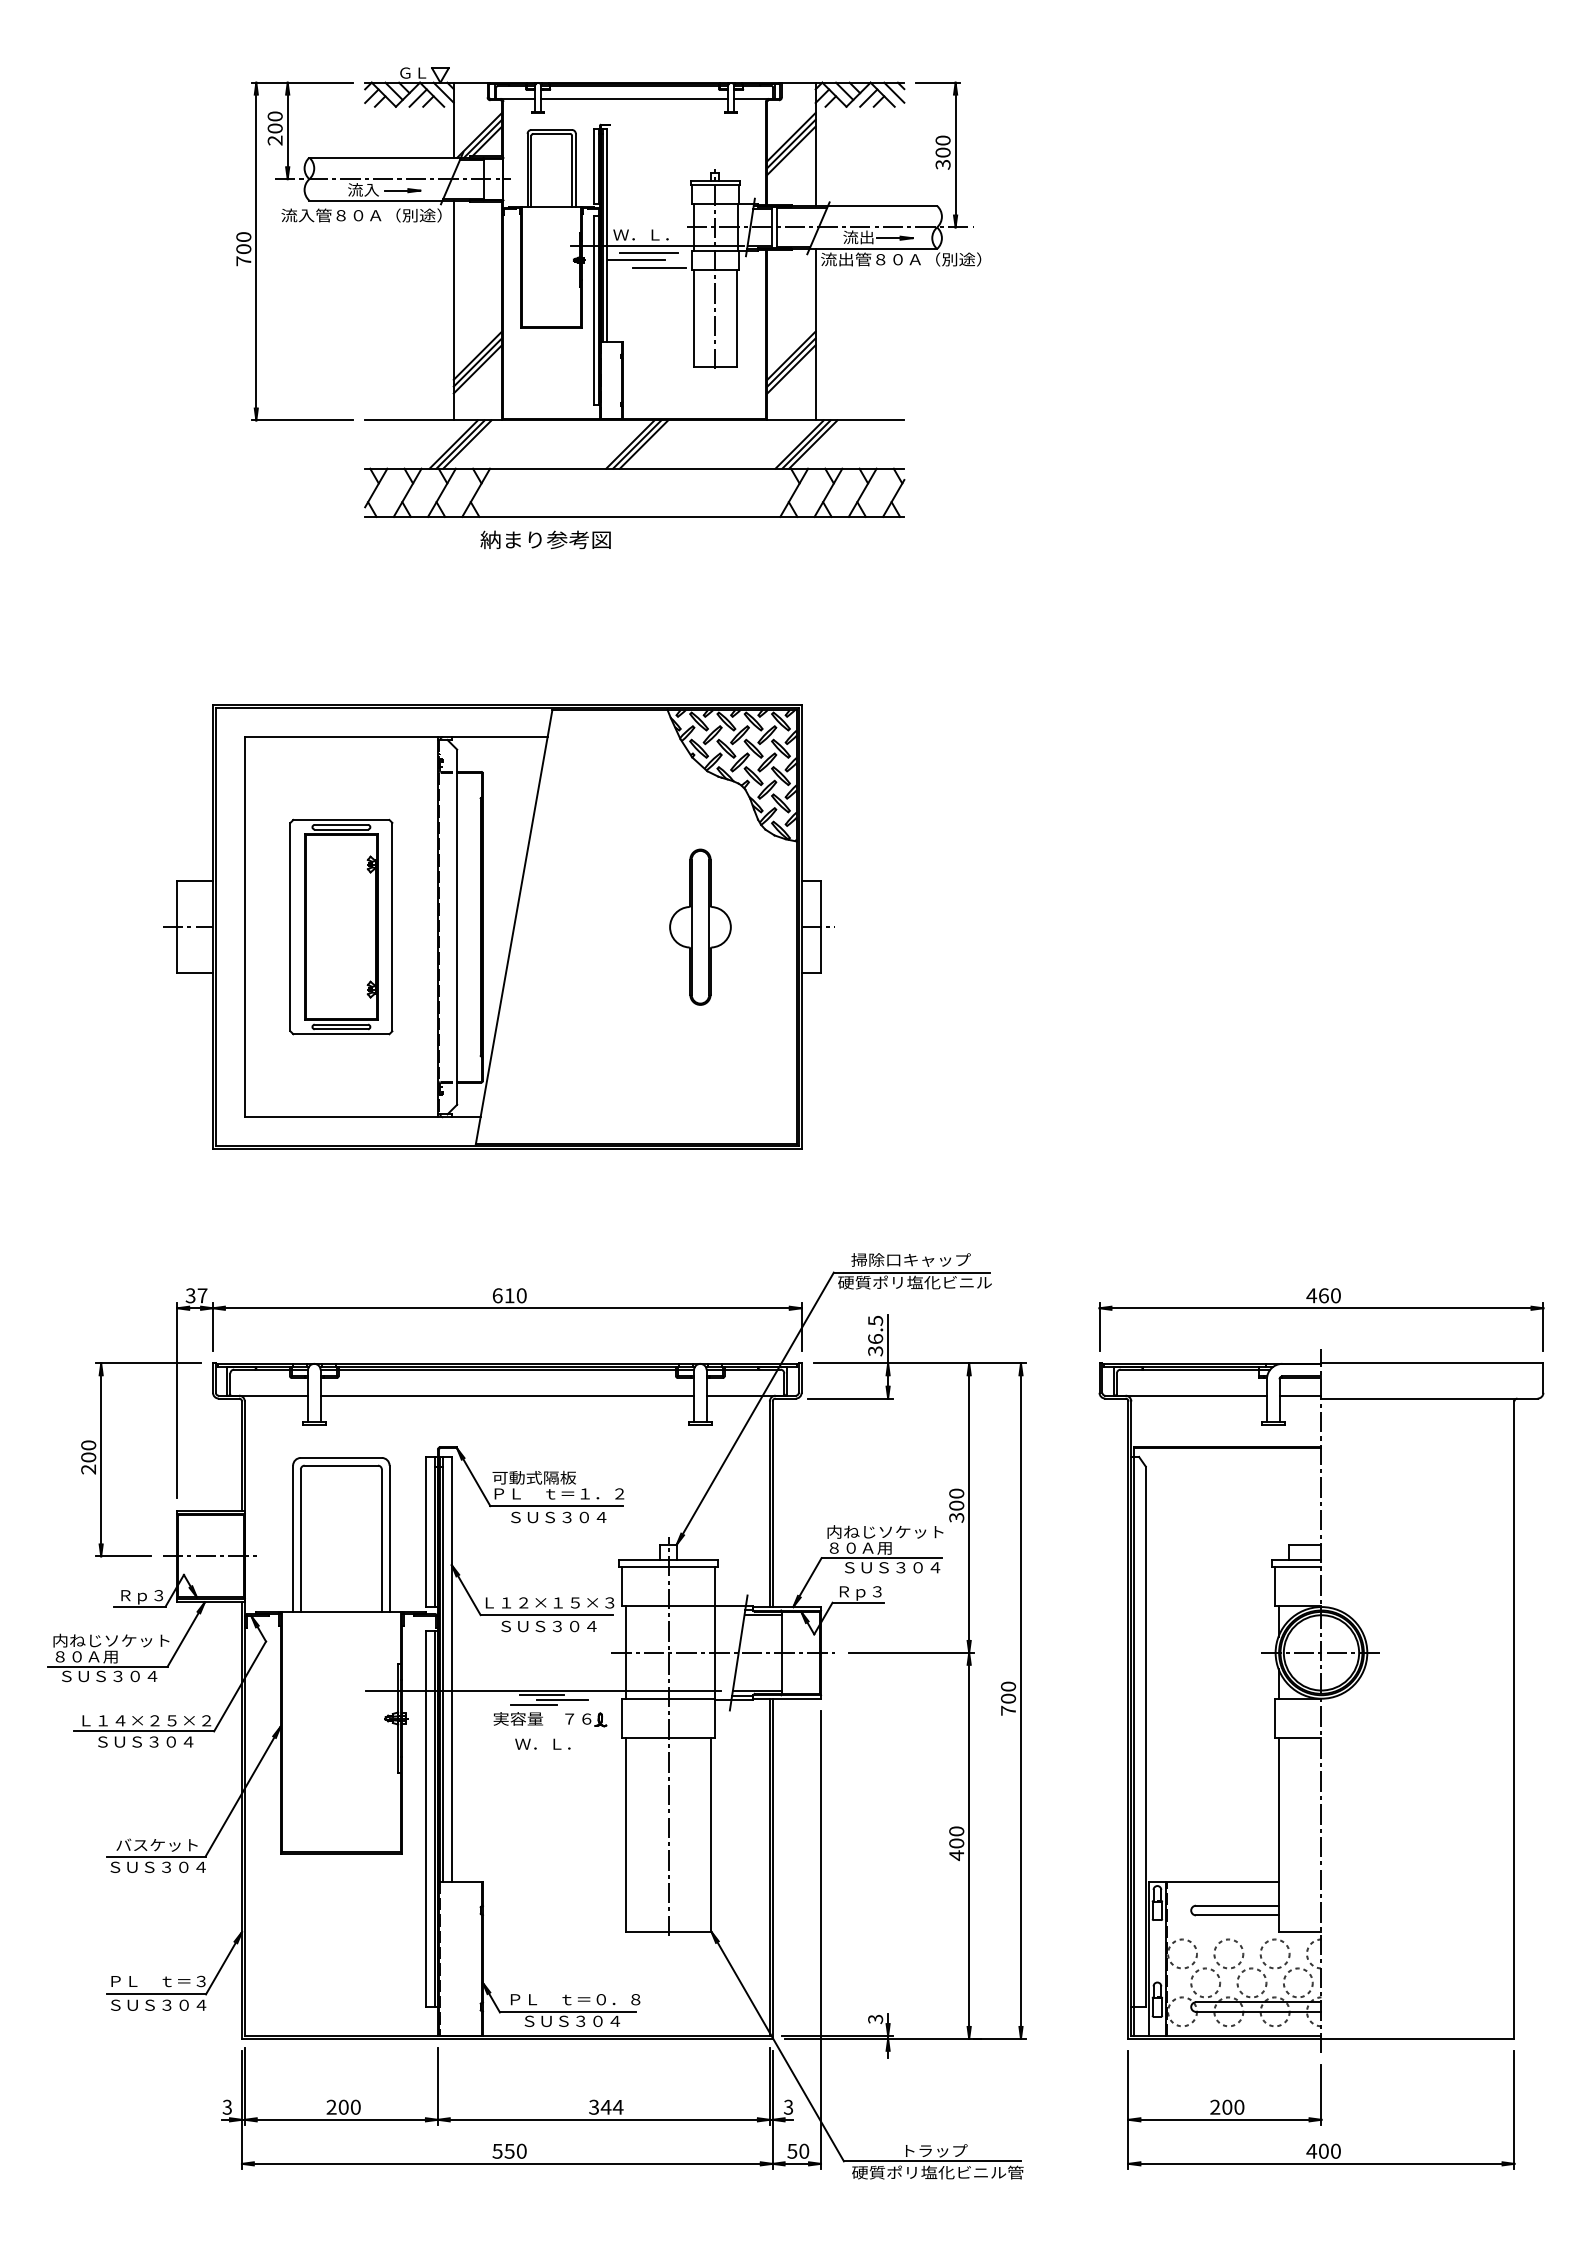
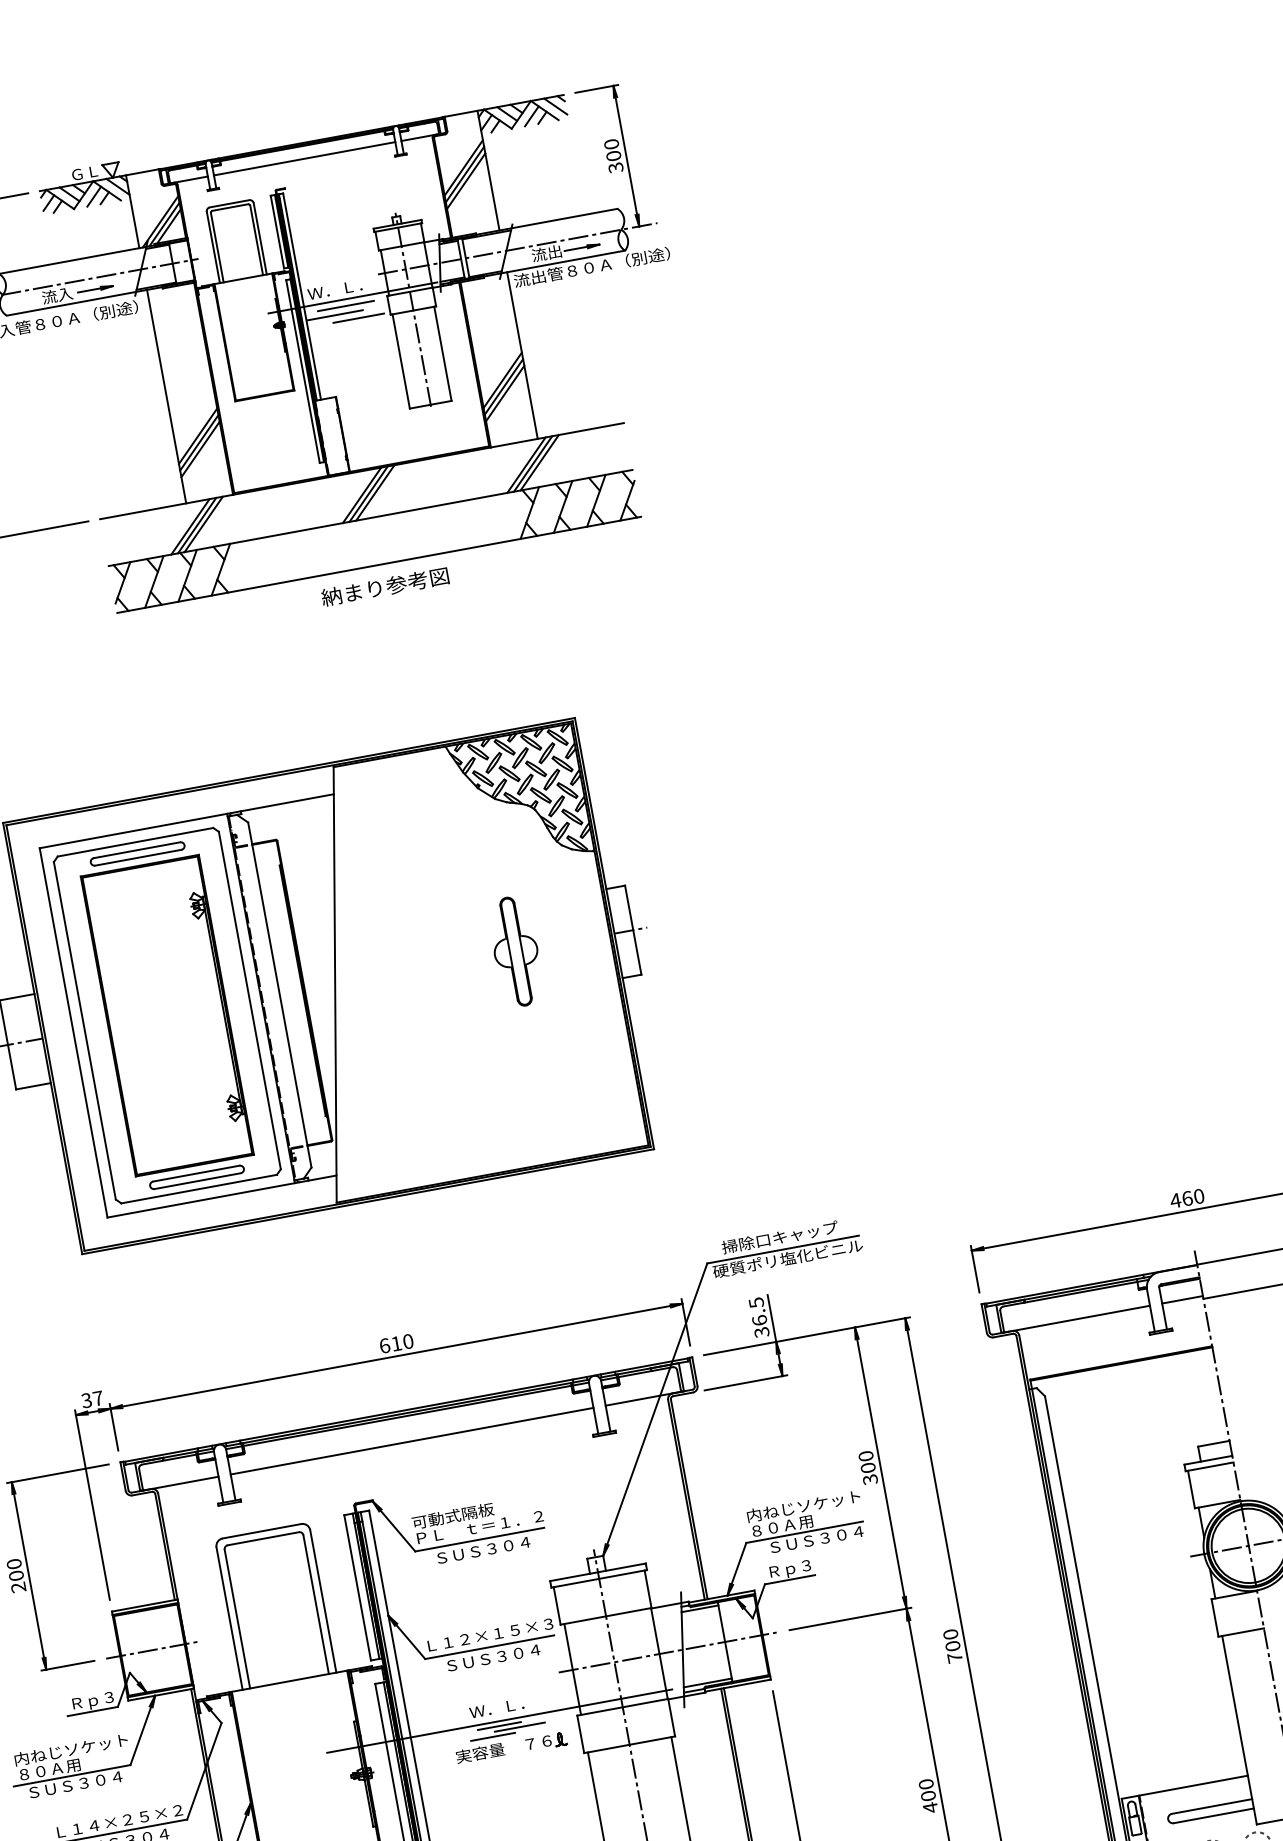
text: (545, 539) -> (384, 586), moved
part: (341, 926) -> (167, 1014), size x1.67
part: (699, 926) -> (515, 951), size x0.71
text: (542, 1743) -> (496, 1707), moved

